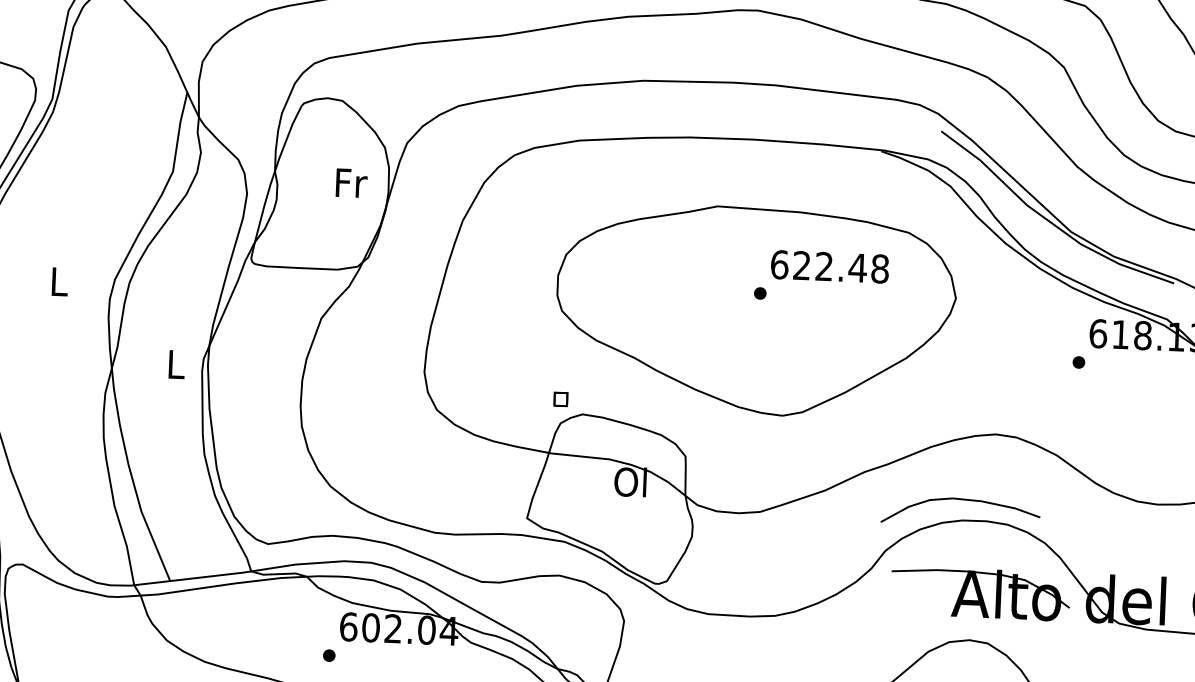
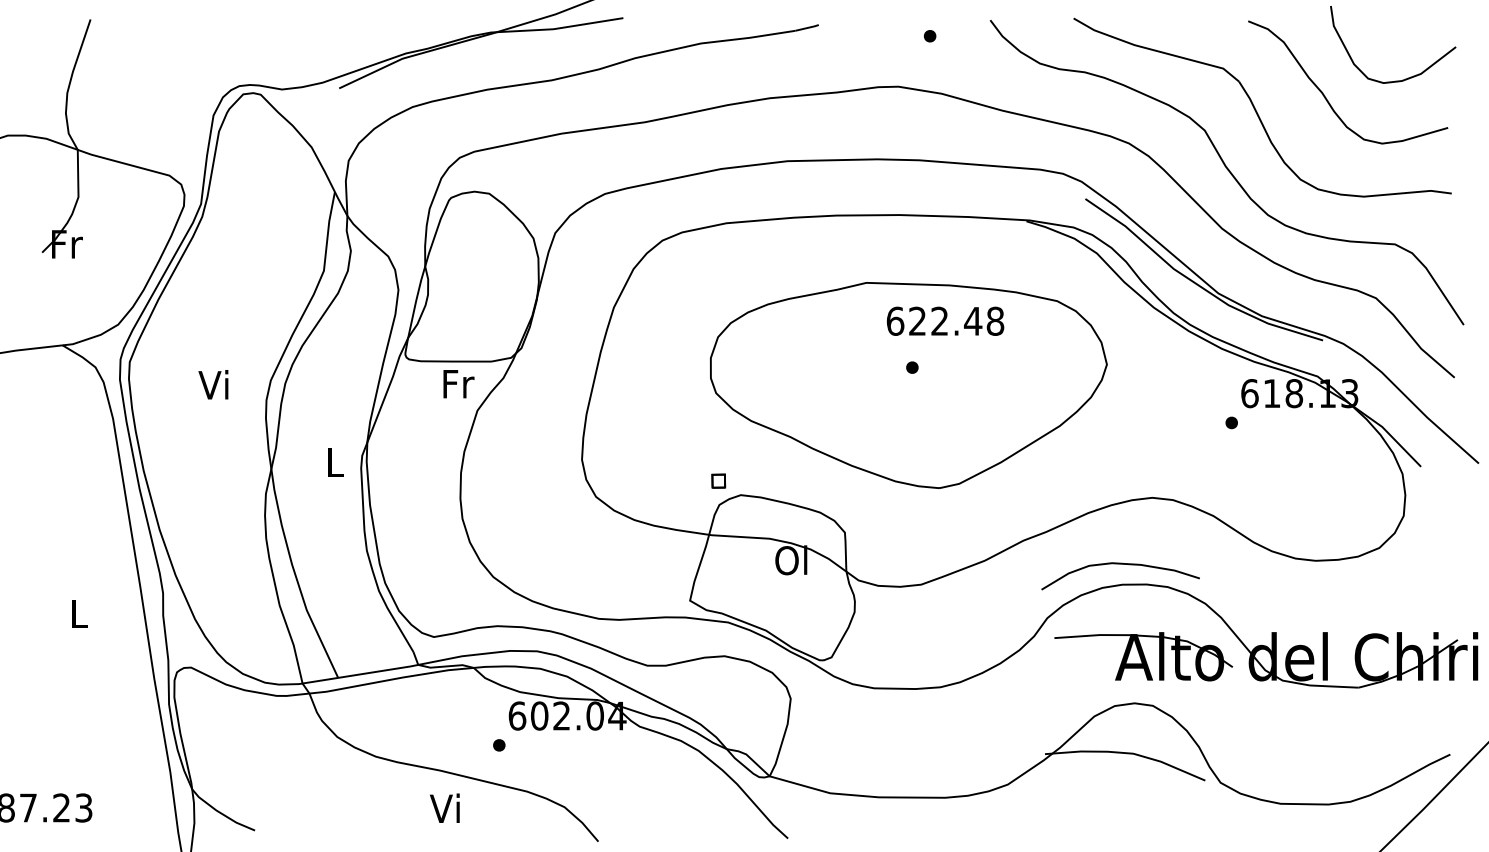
text: (351, 183) -> (458, 384), moved
text: (830, 266) -> (945, 320), moved
text: (57, 280) -> (213, 384), L -> Vi

